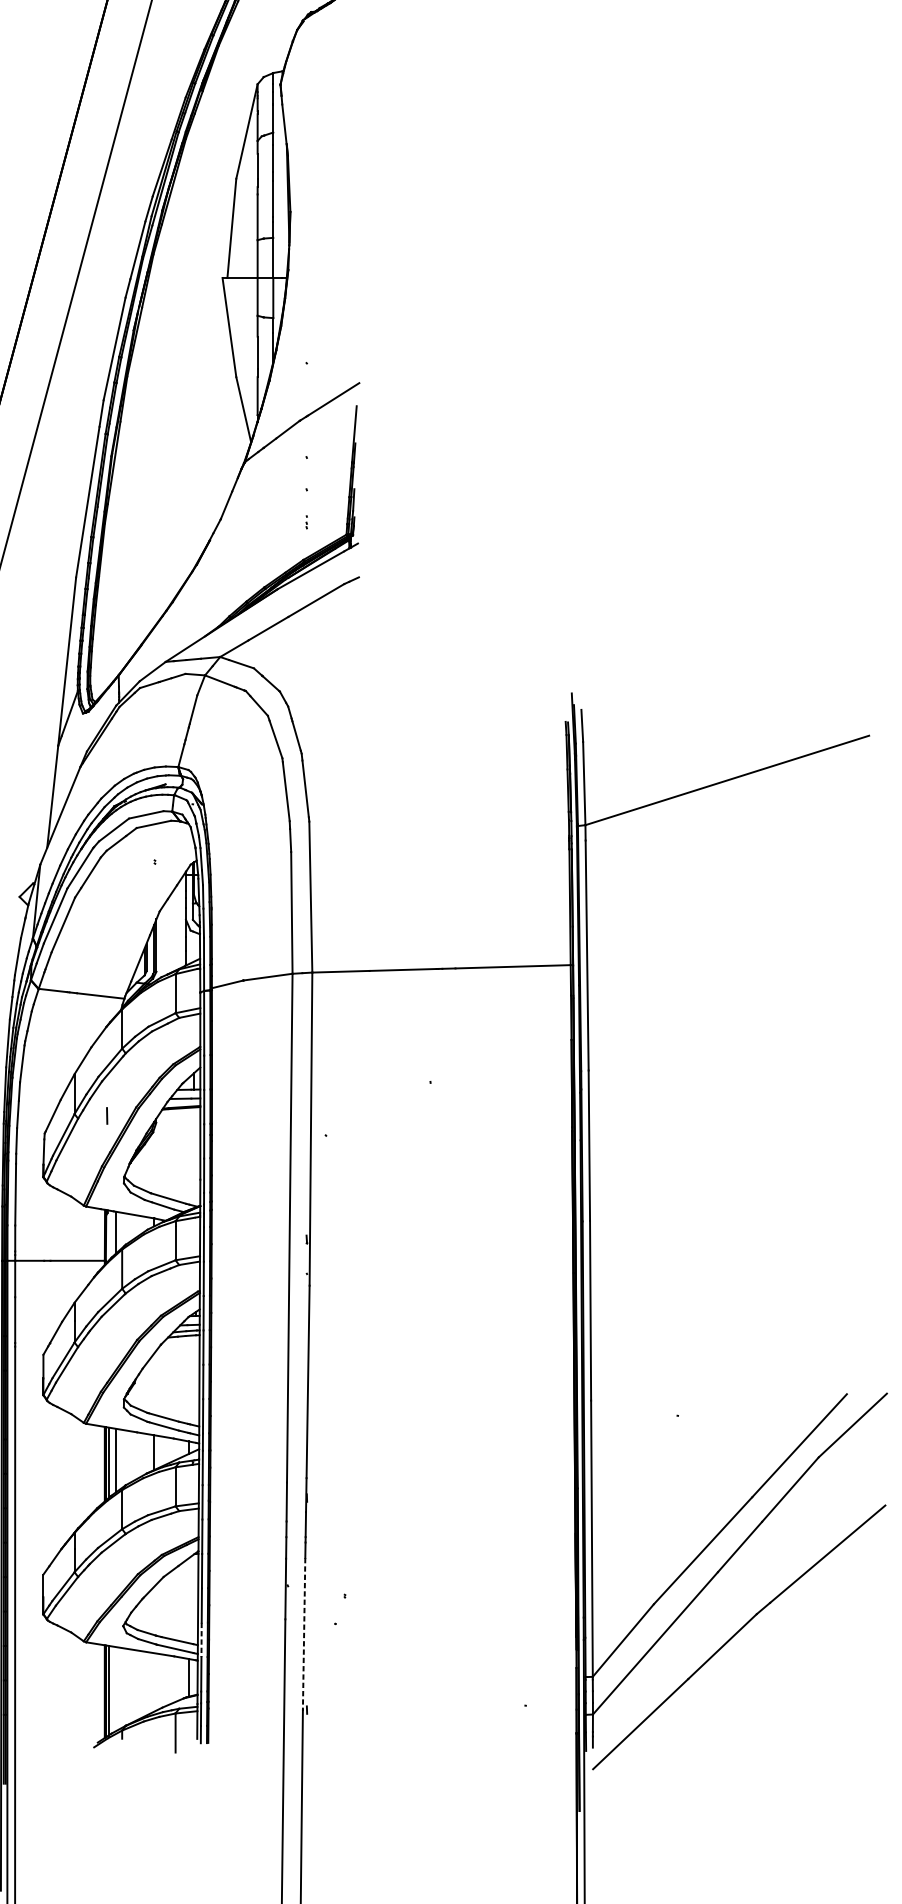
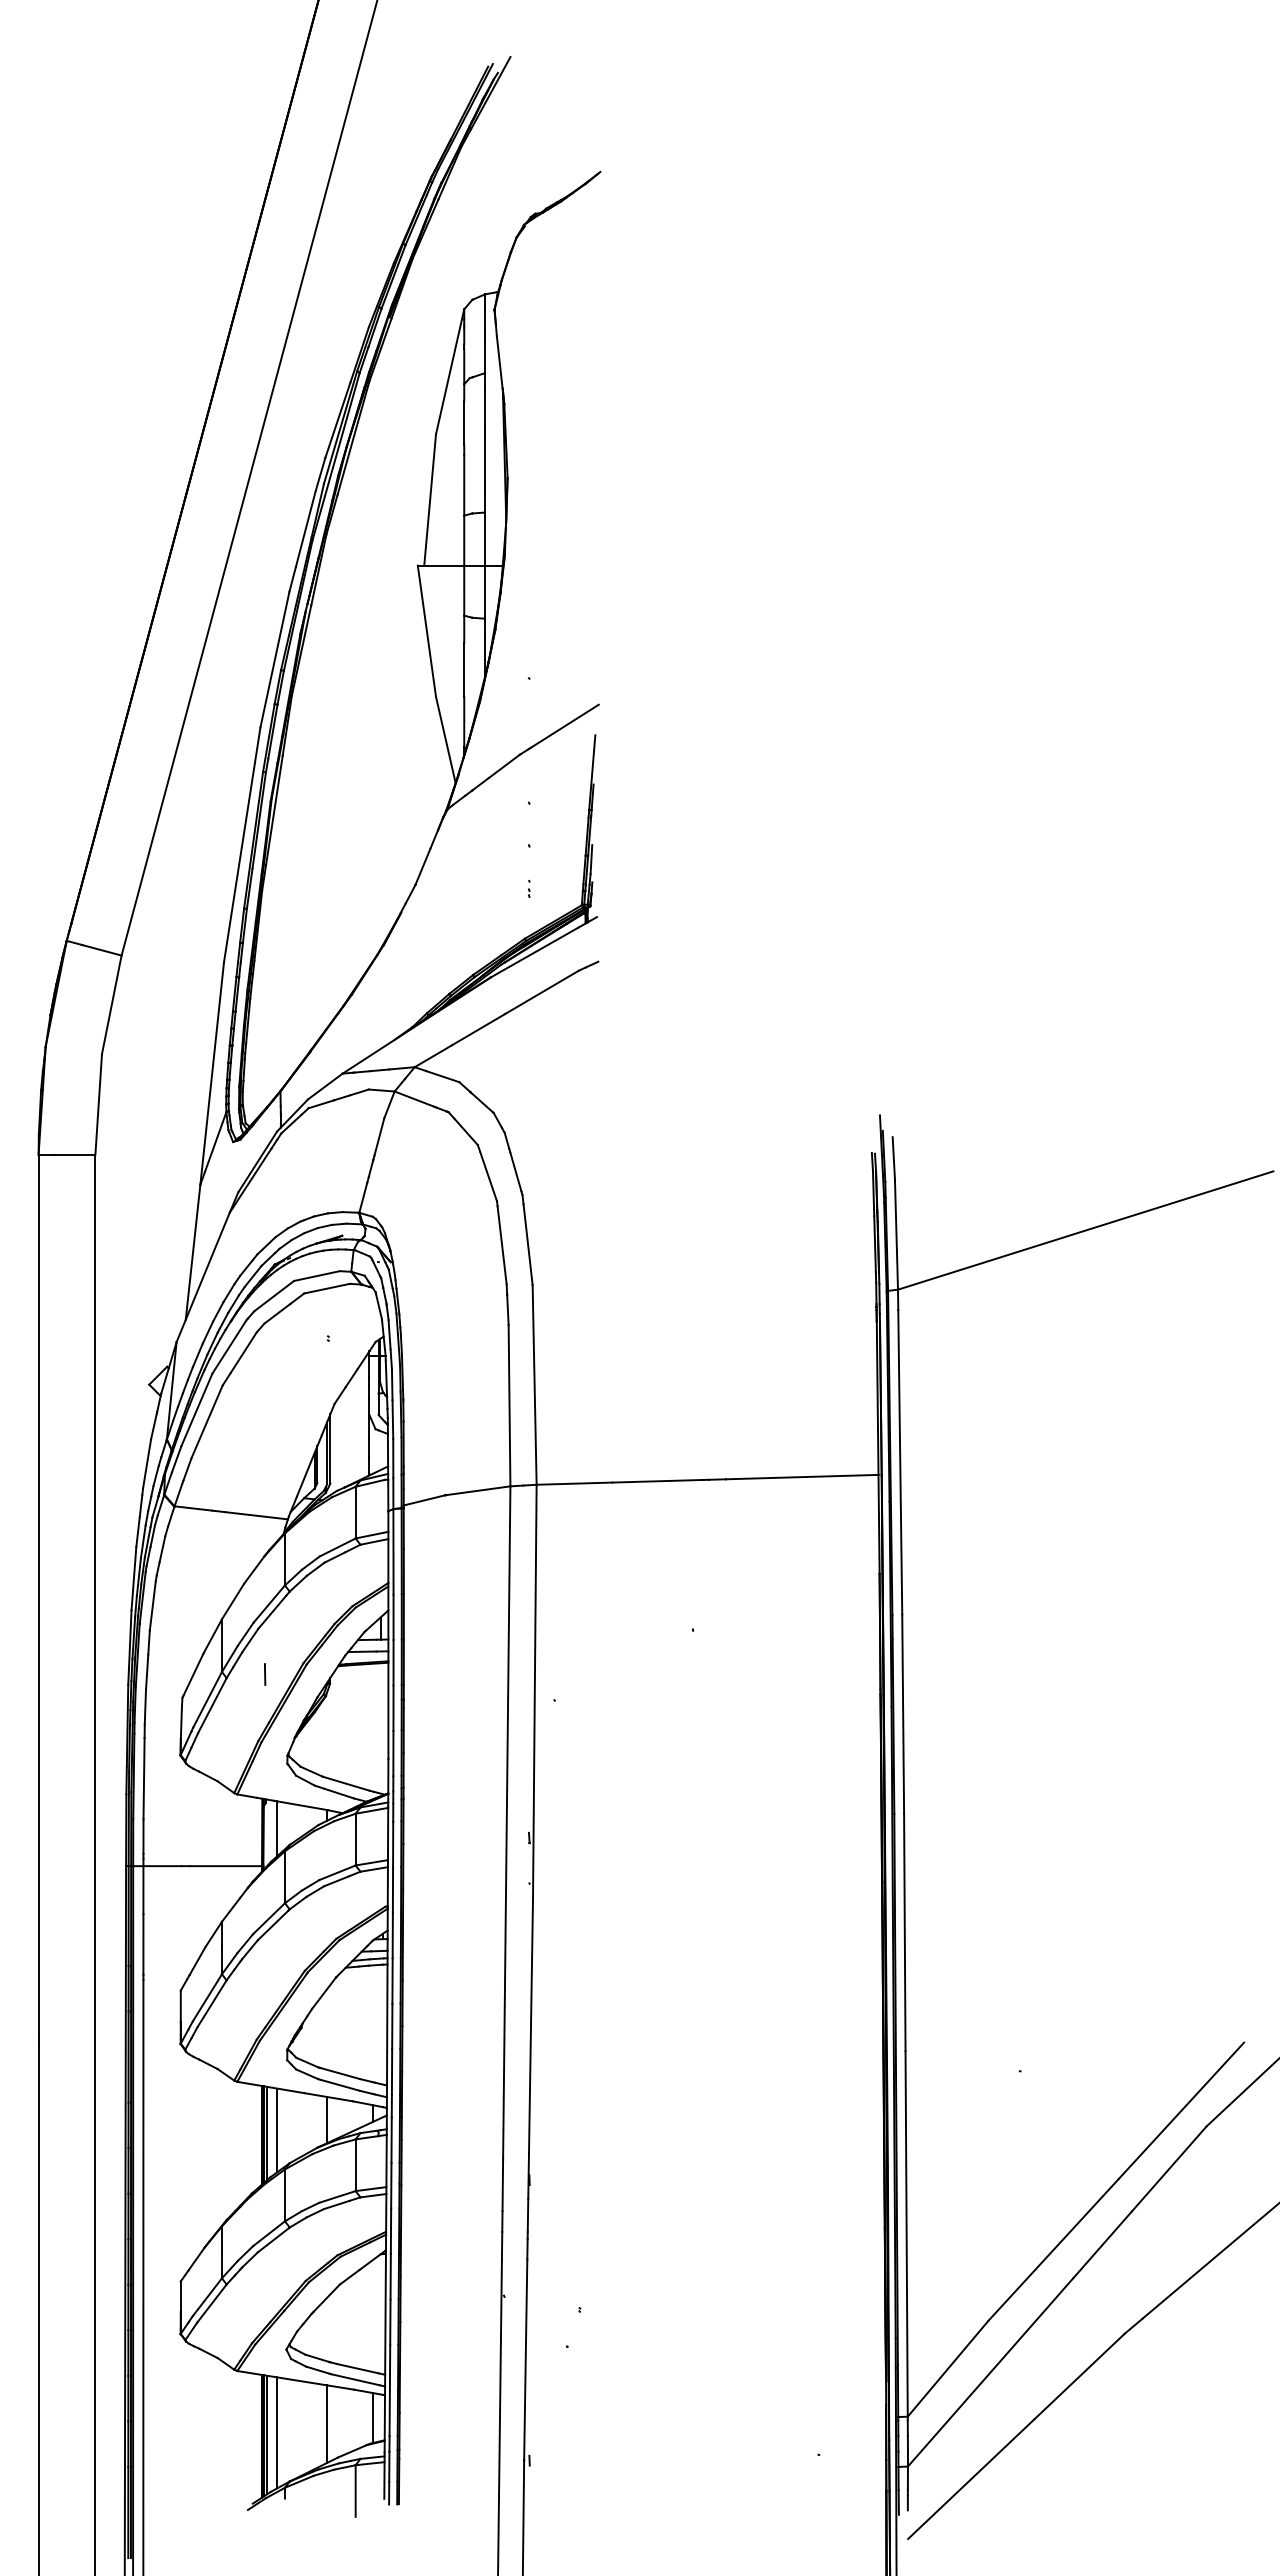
line: (303, 1634) -> (525, 2360), dashed -> solid
line: (201, 1639) -> (390, 2367), dashed -> solid
line: (154, 1681) -> (327, 2423), added
line: (116, 1688) -> (277, 2432), added

